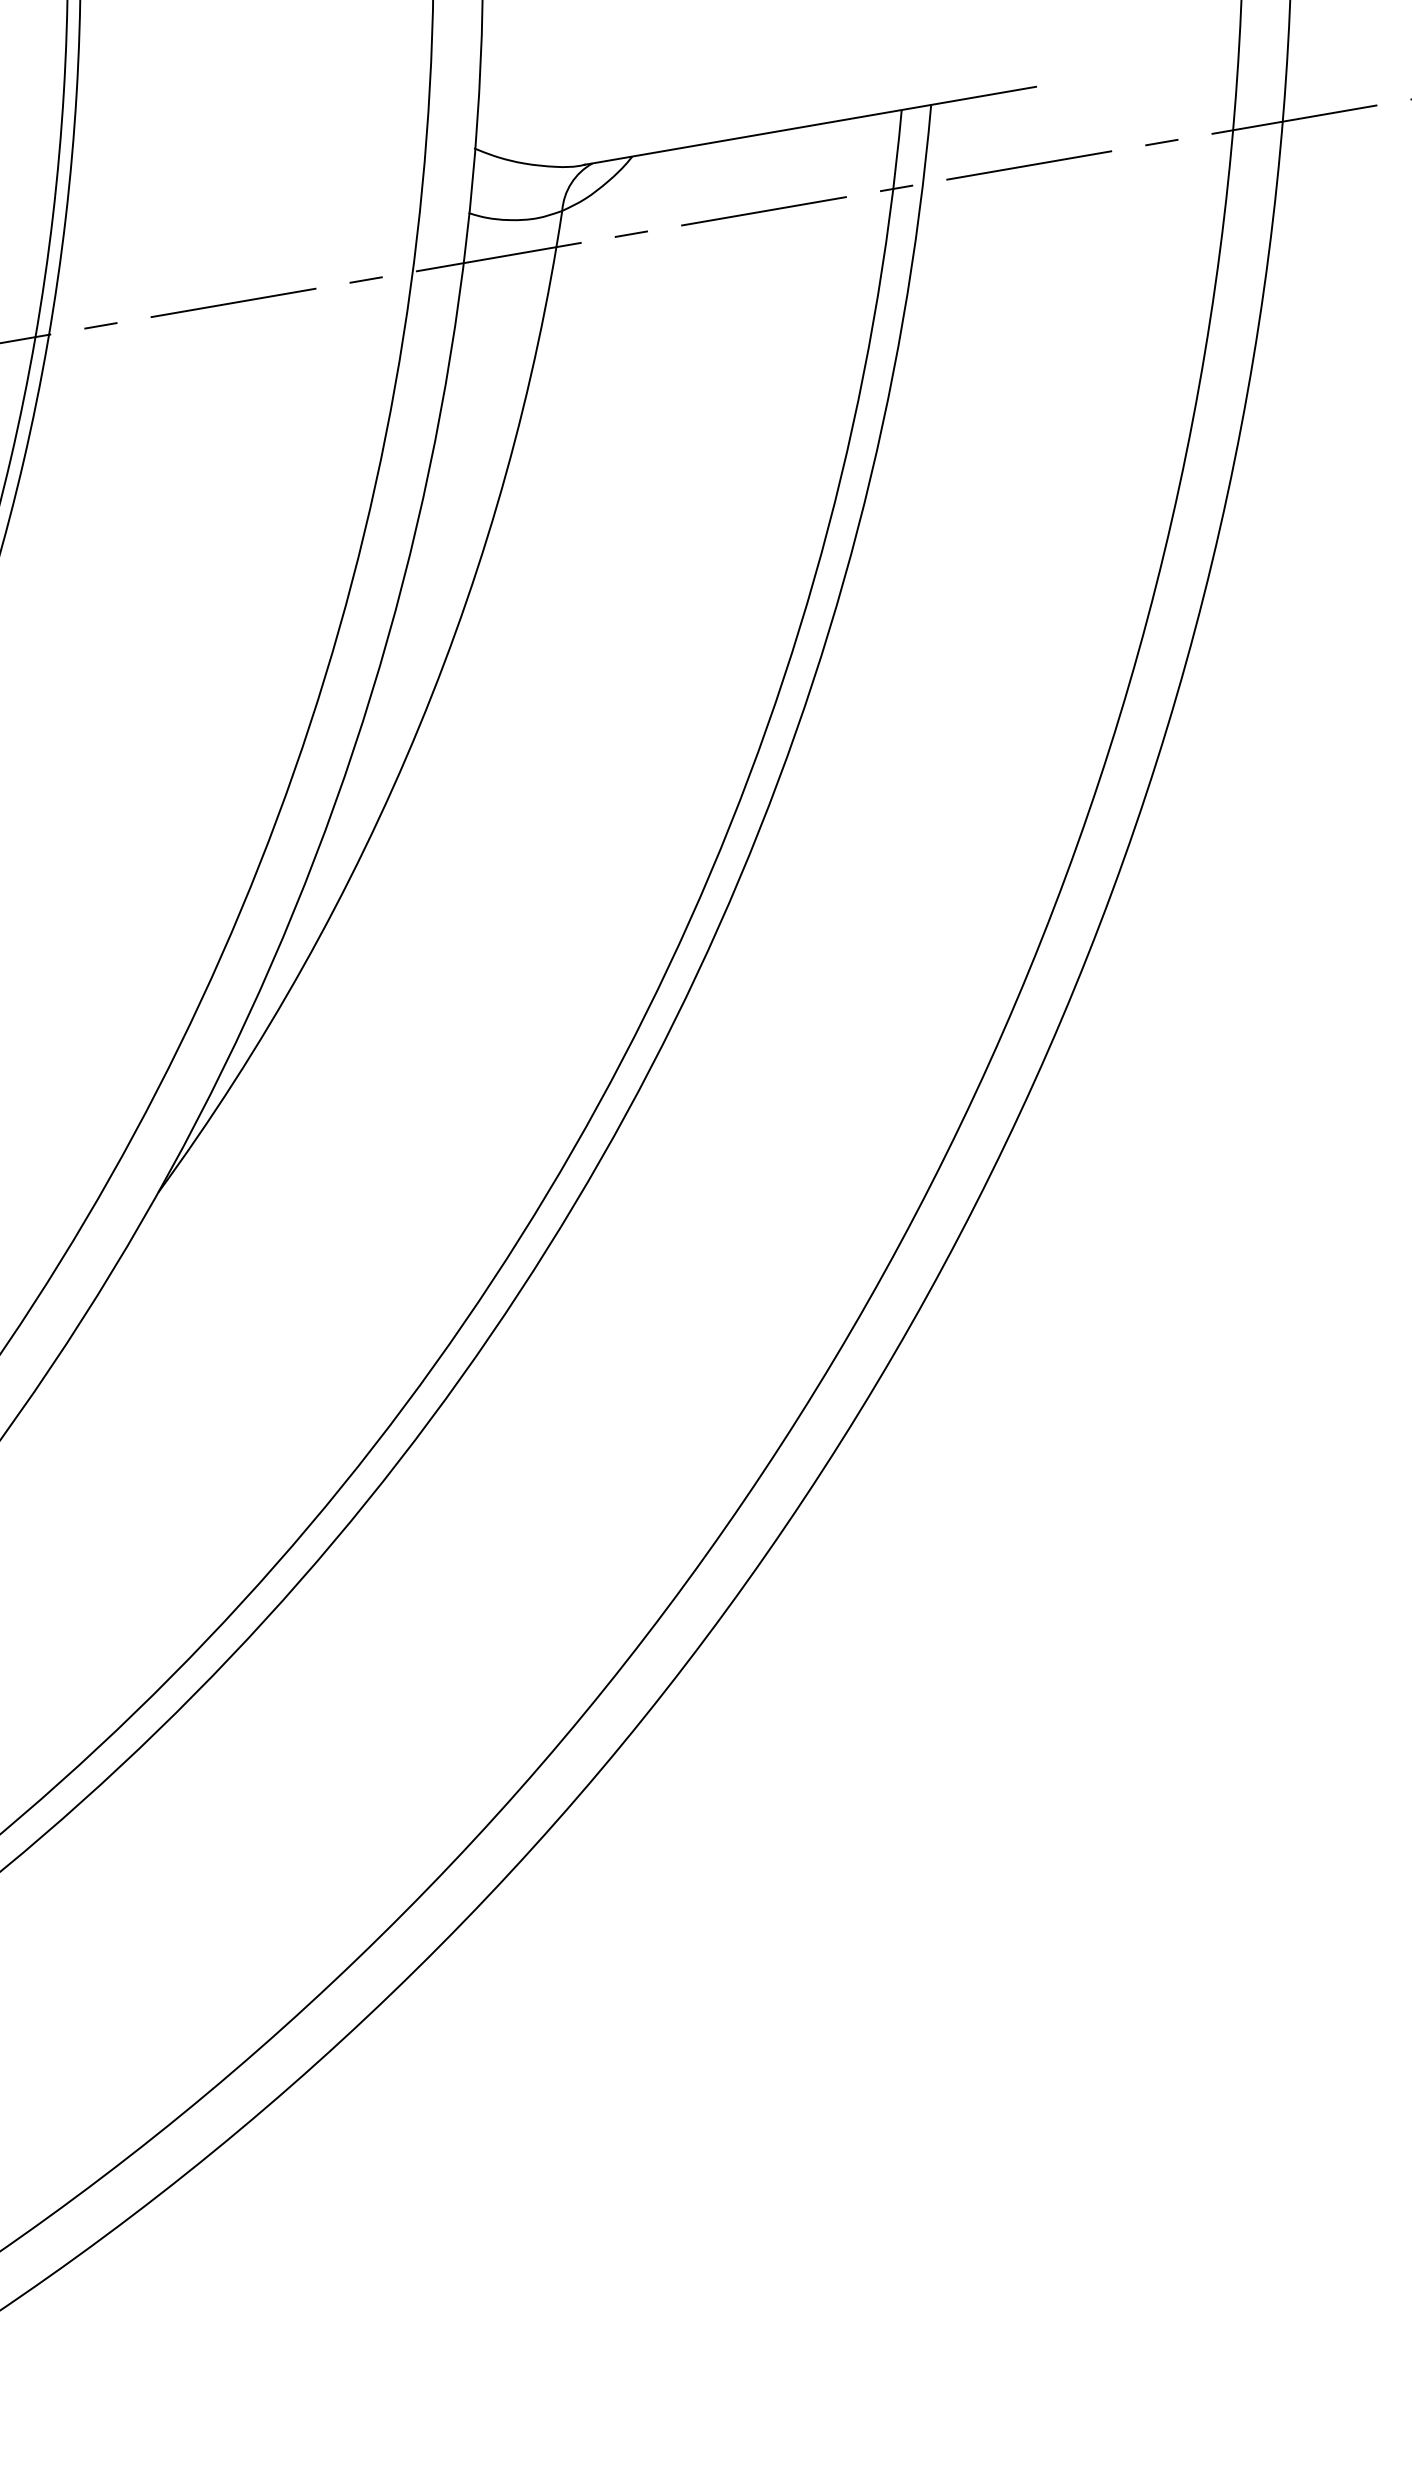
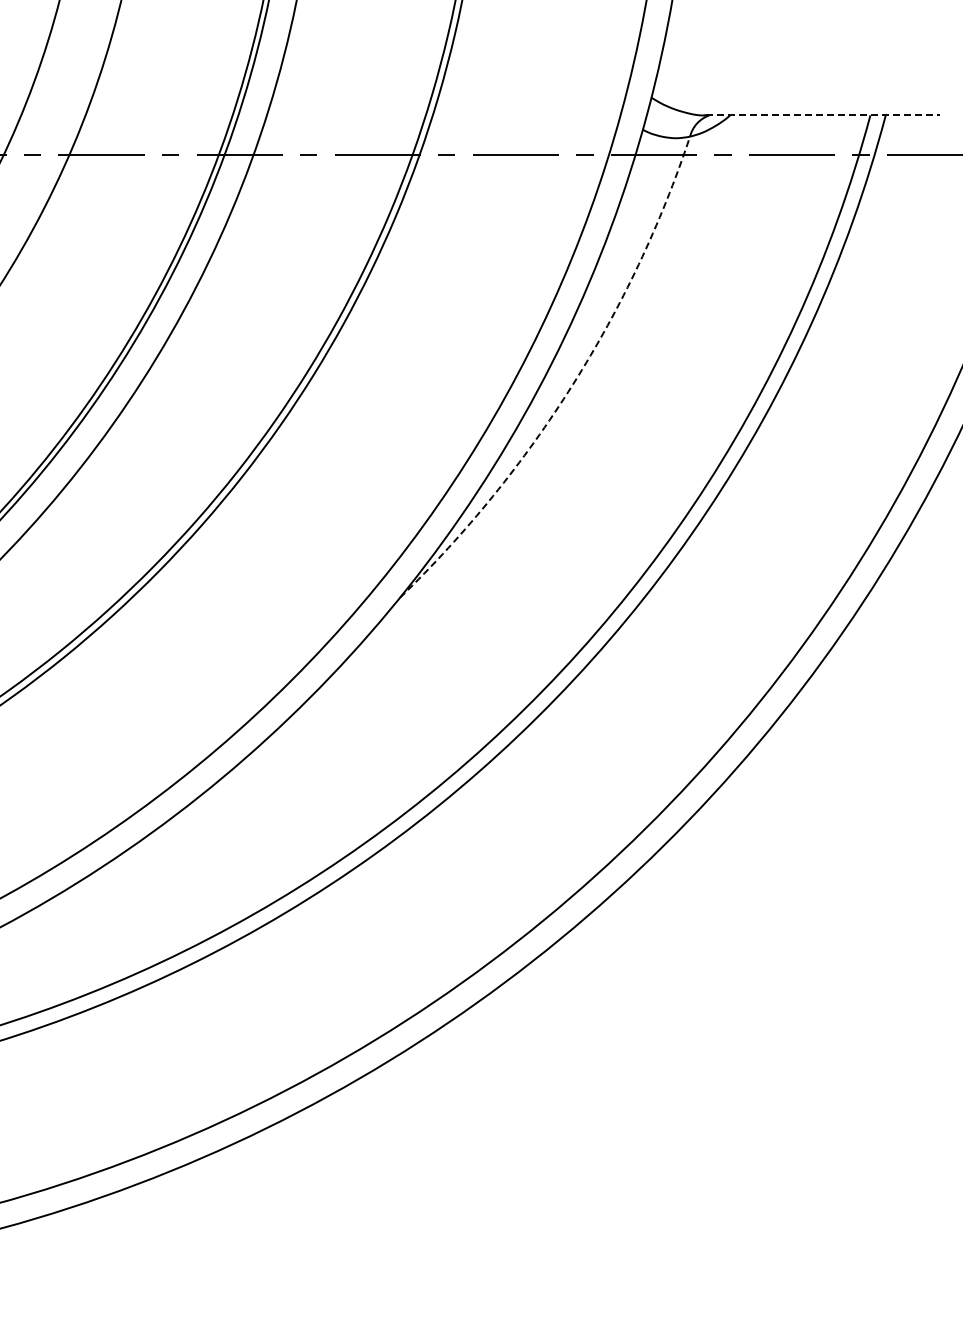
line: (811, 125) -> (823, 115), solid -> dashed
arc: (418, 725) -> (572, 384), solid -> dashed

